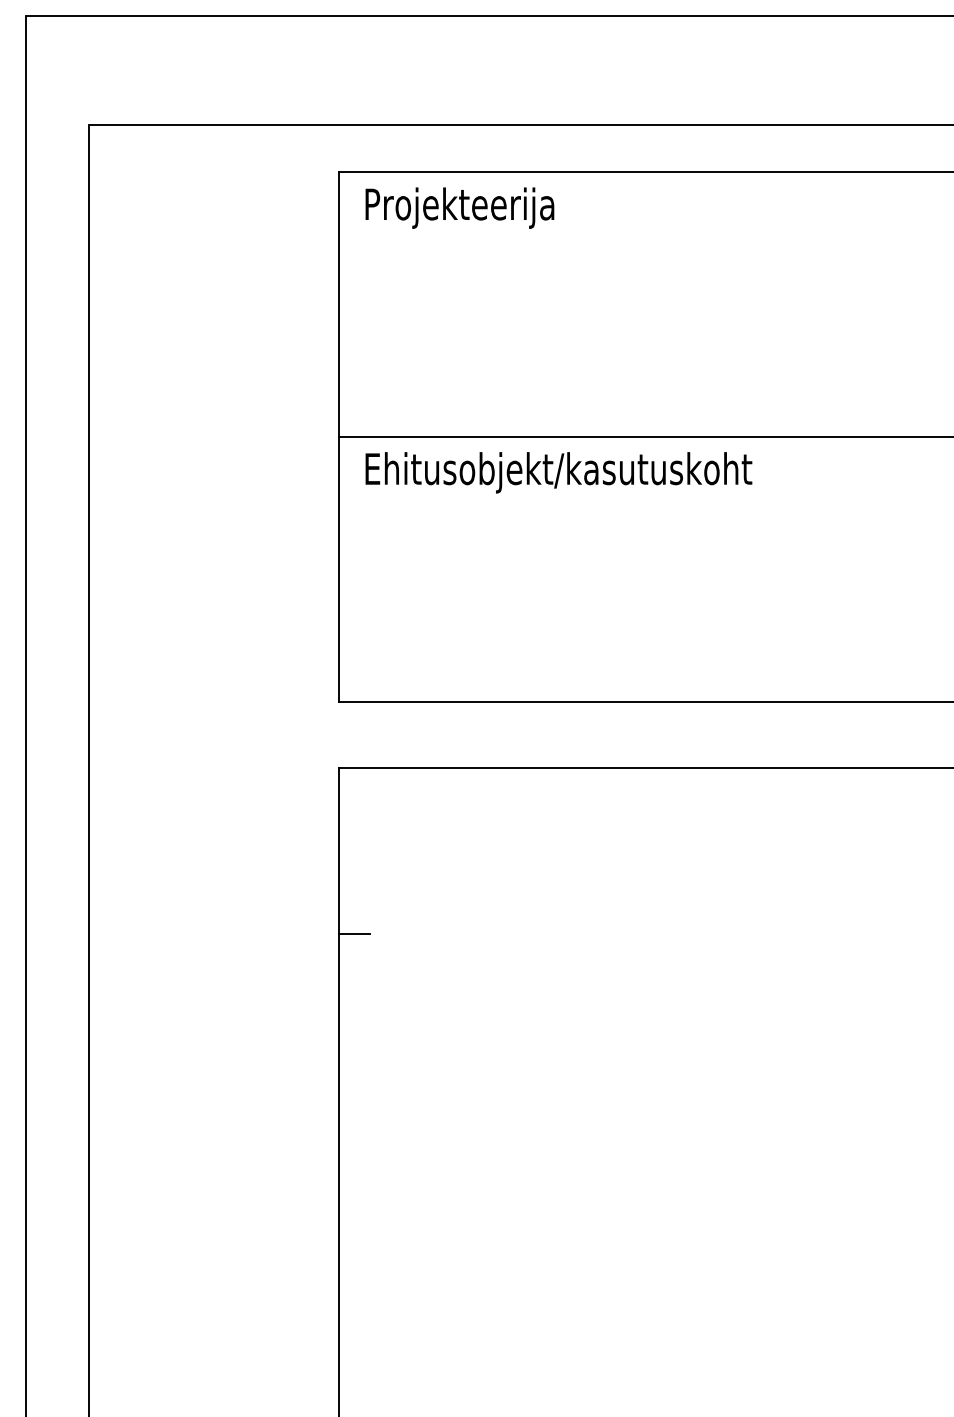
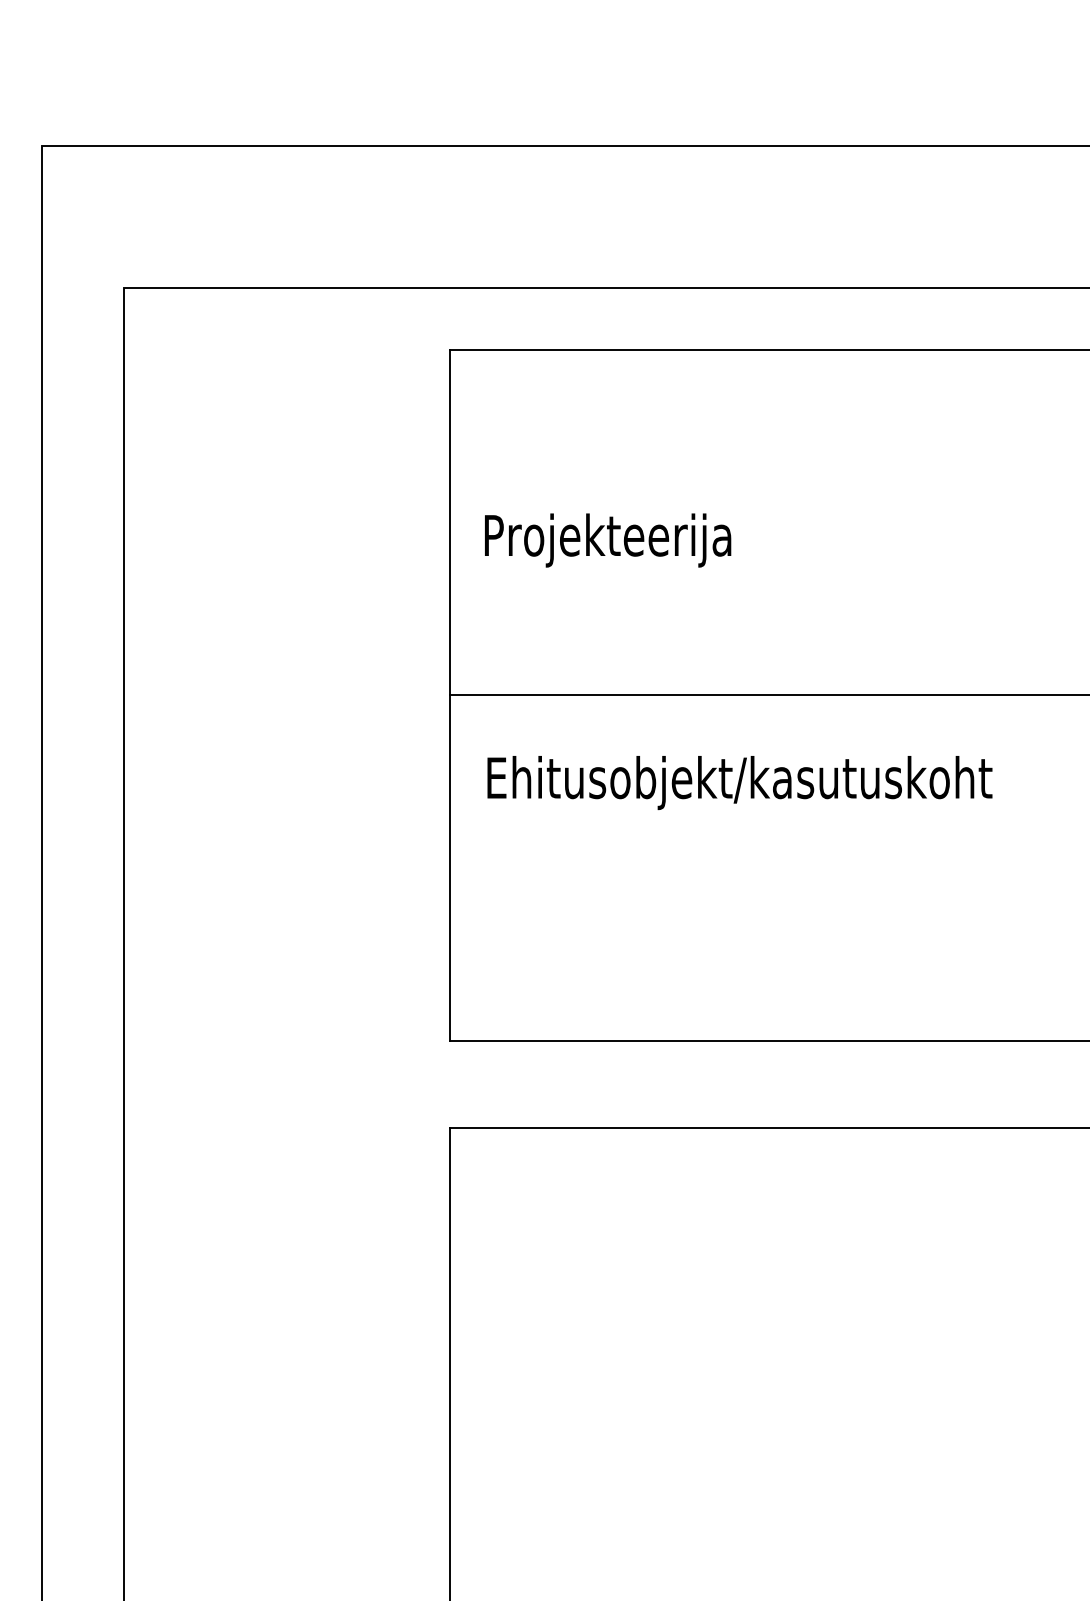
text: (459, 207) -> (607, 539), moved
text: (558, 472) -> (739, 782), moved
line: (354, 934) -> (470, 1345), removed

